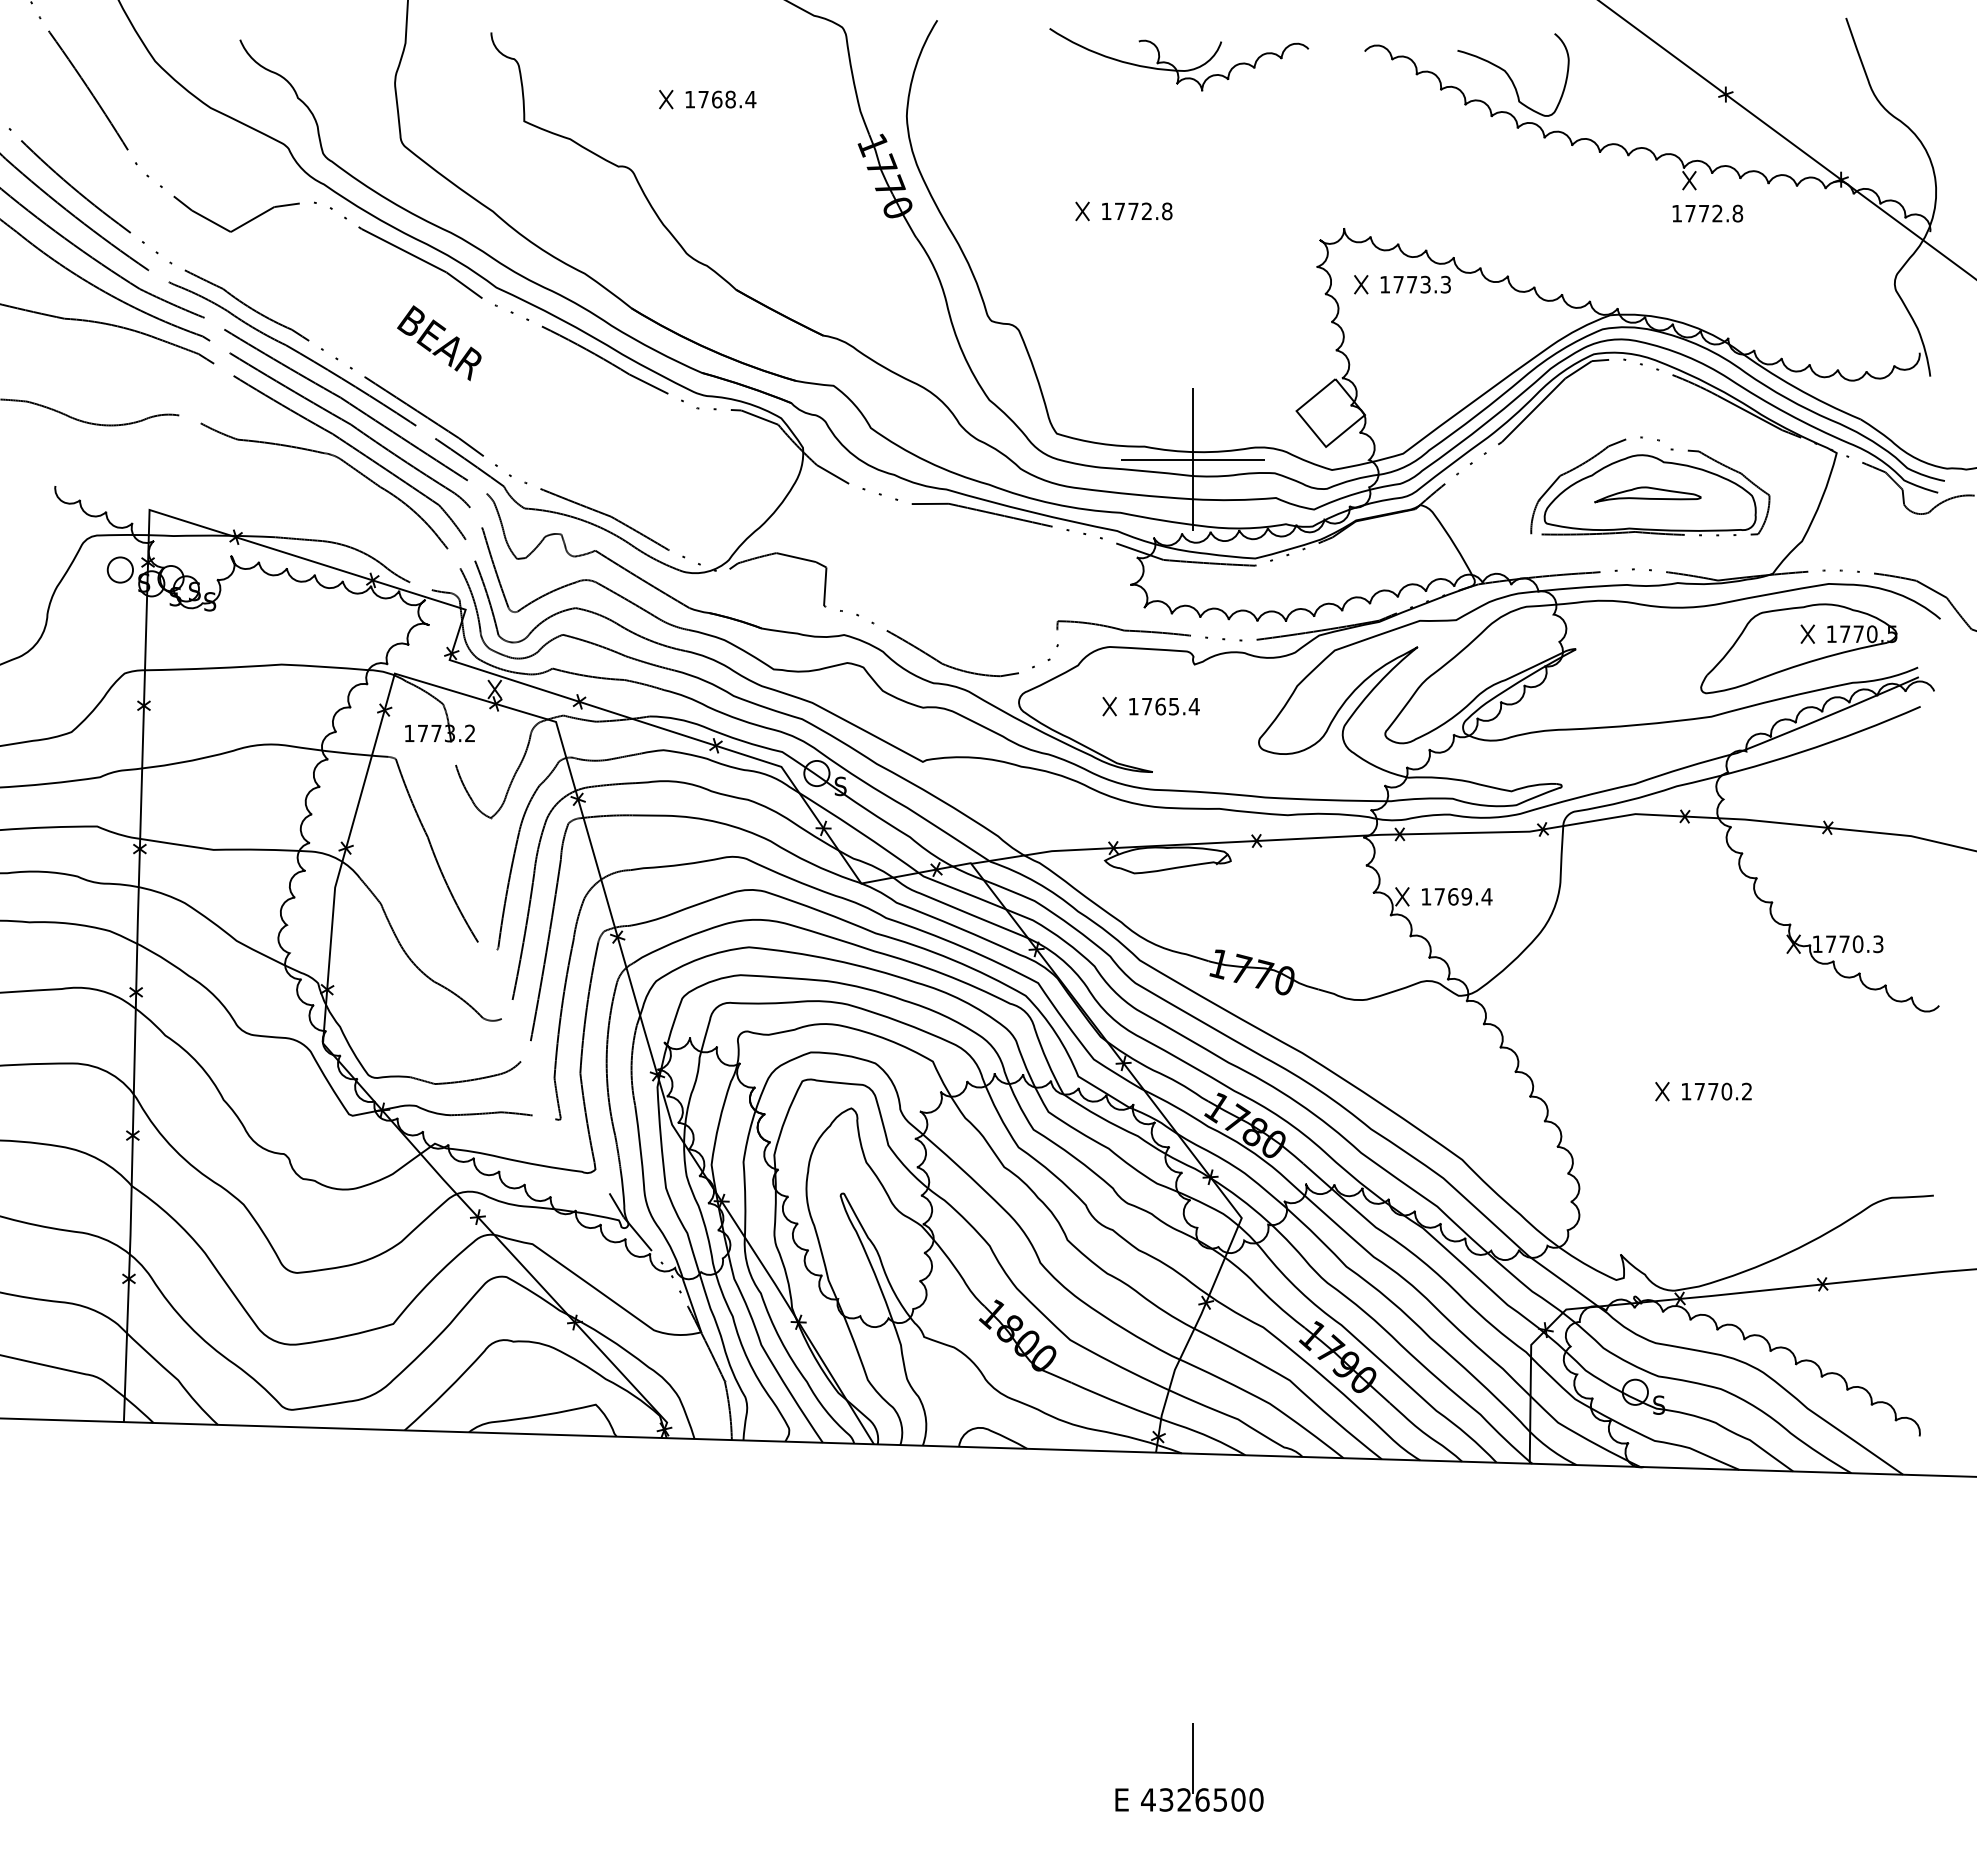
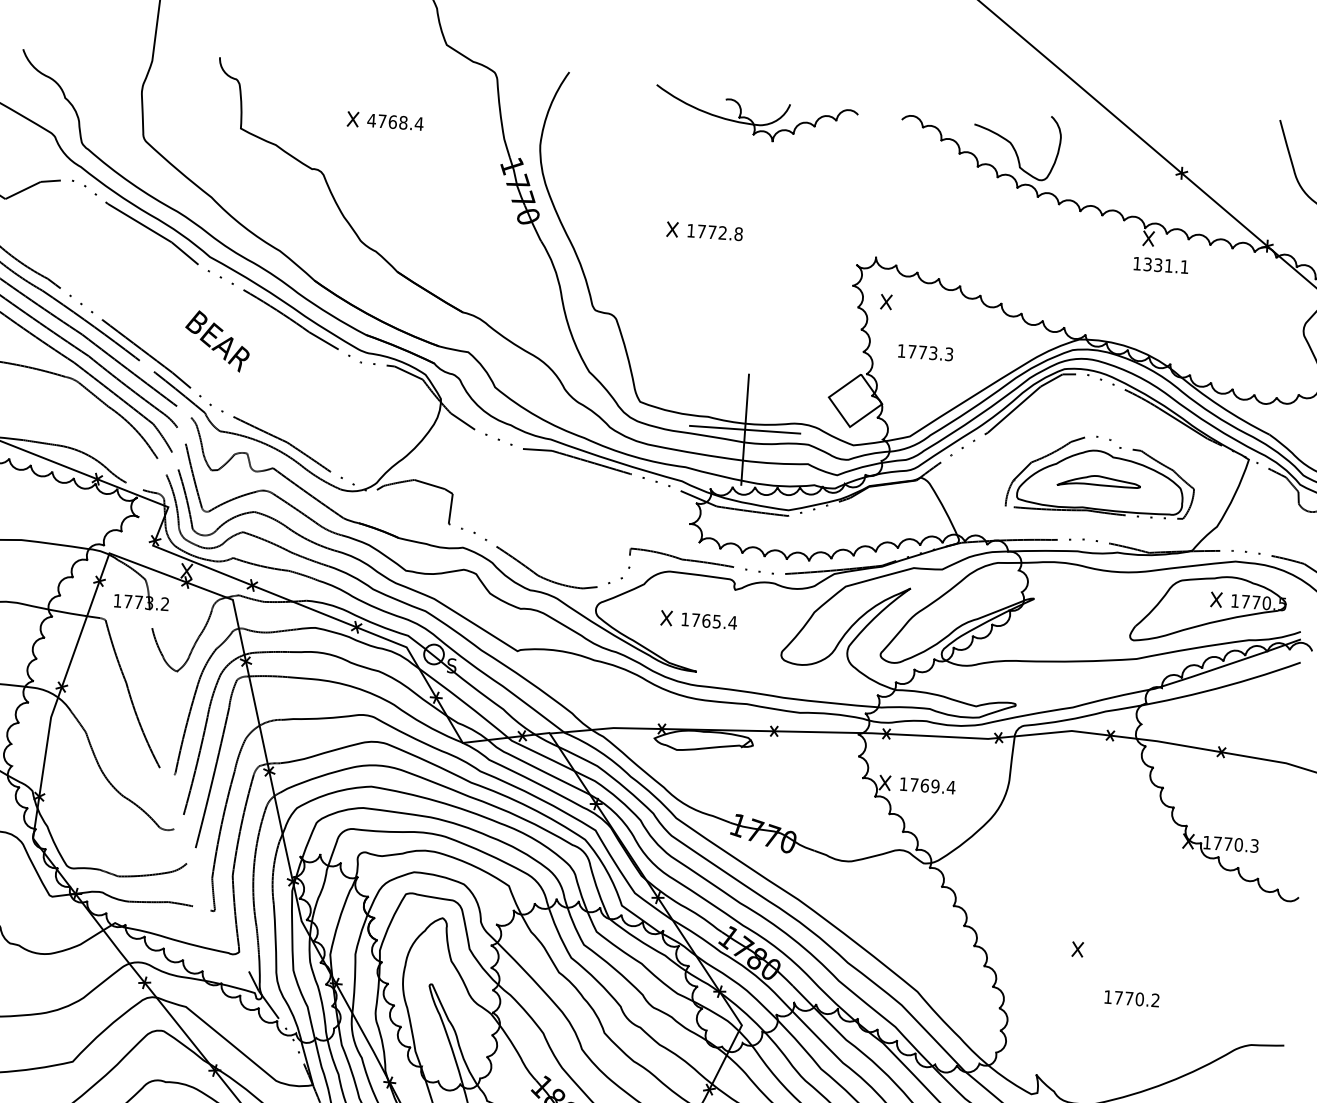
text: (689, 99) -> (371, 120), 1768.4 -> 4768.4
text: (1714, 213) -> (1166, 265), 1772.8 -> 1331.1
text: (1415, 284) -> (925, 352), moved
text: (439, 343) -> (217, 341), moved
text: (1716, 1091) -> (1131, 998), moved

